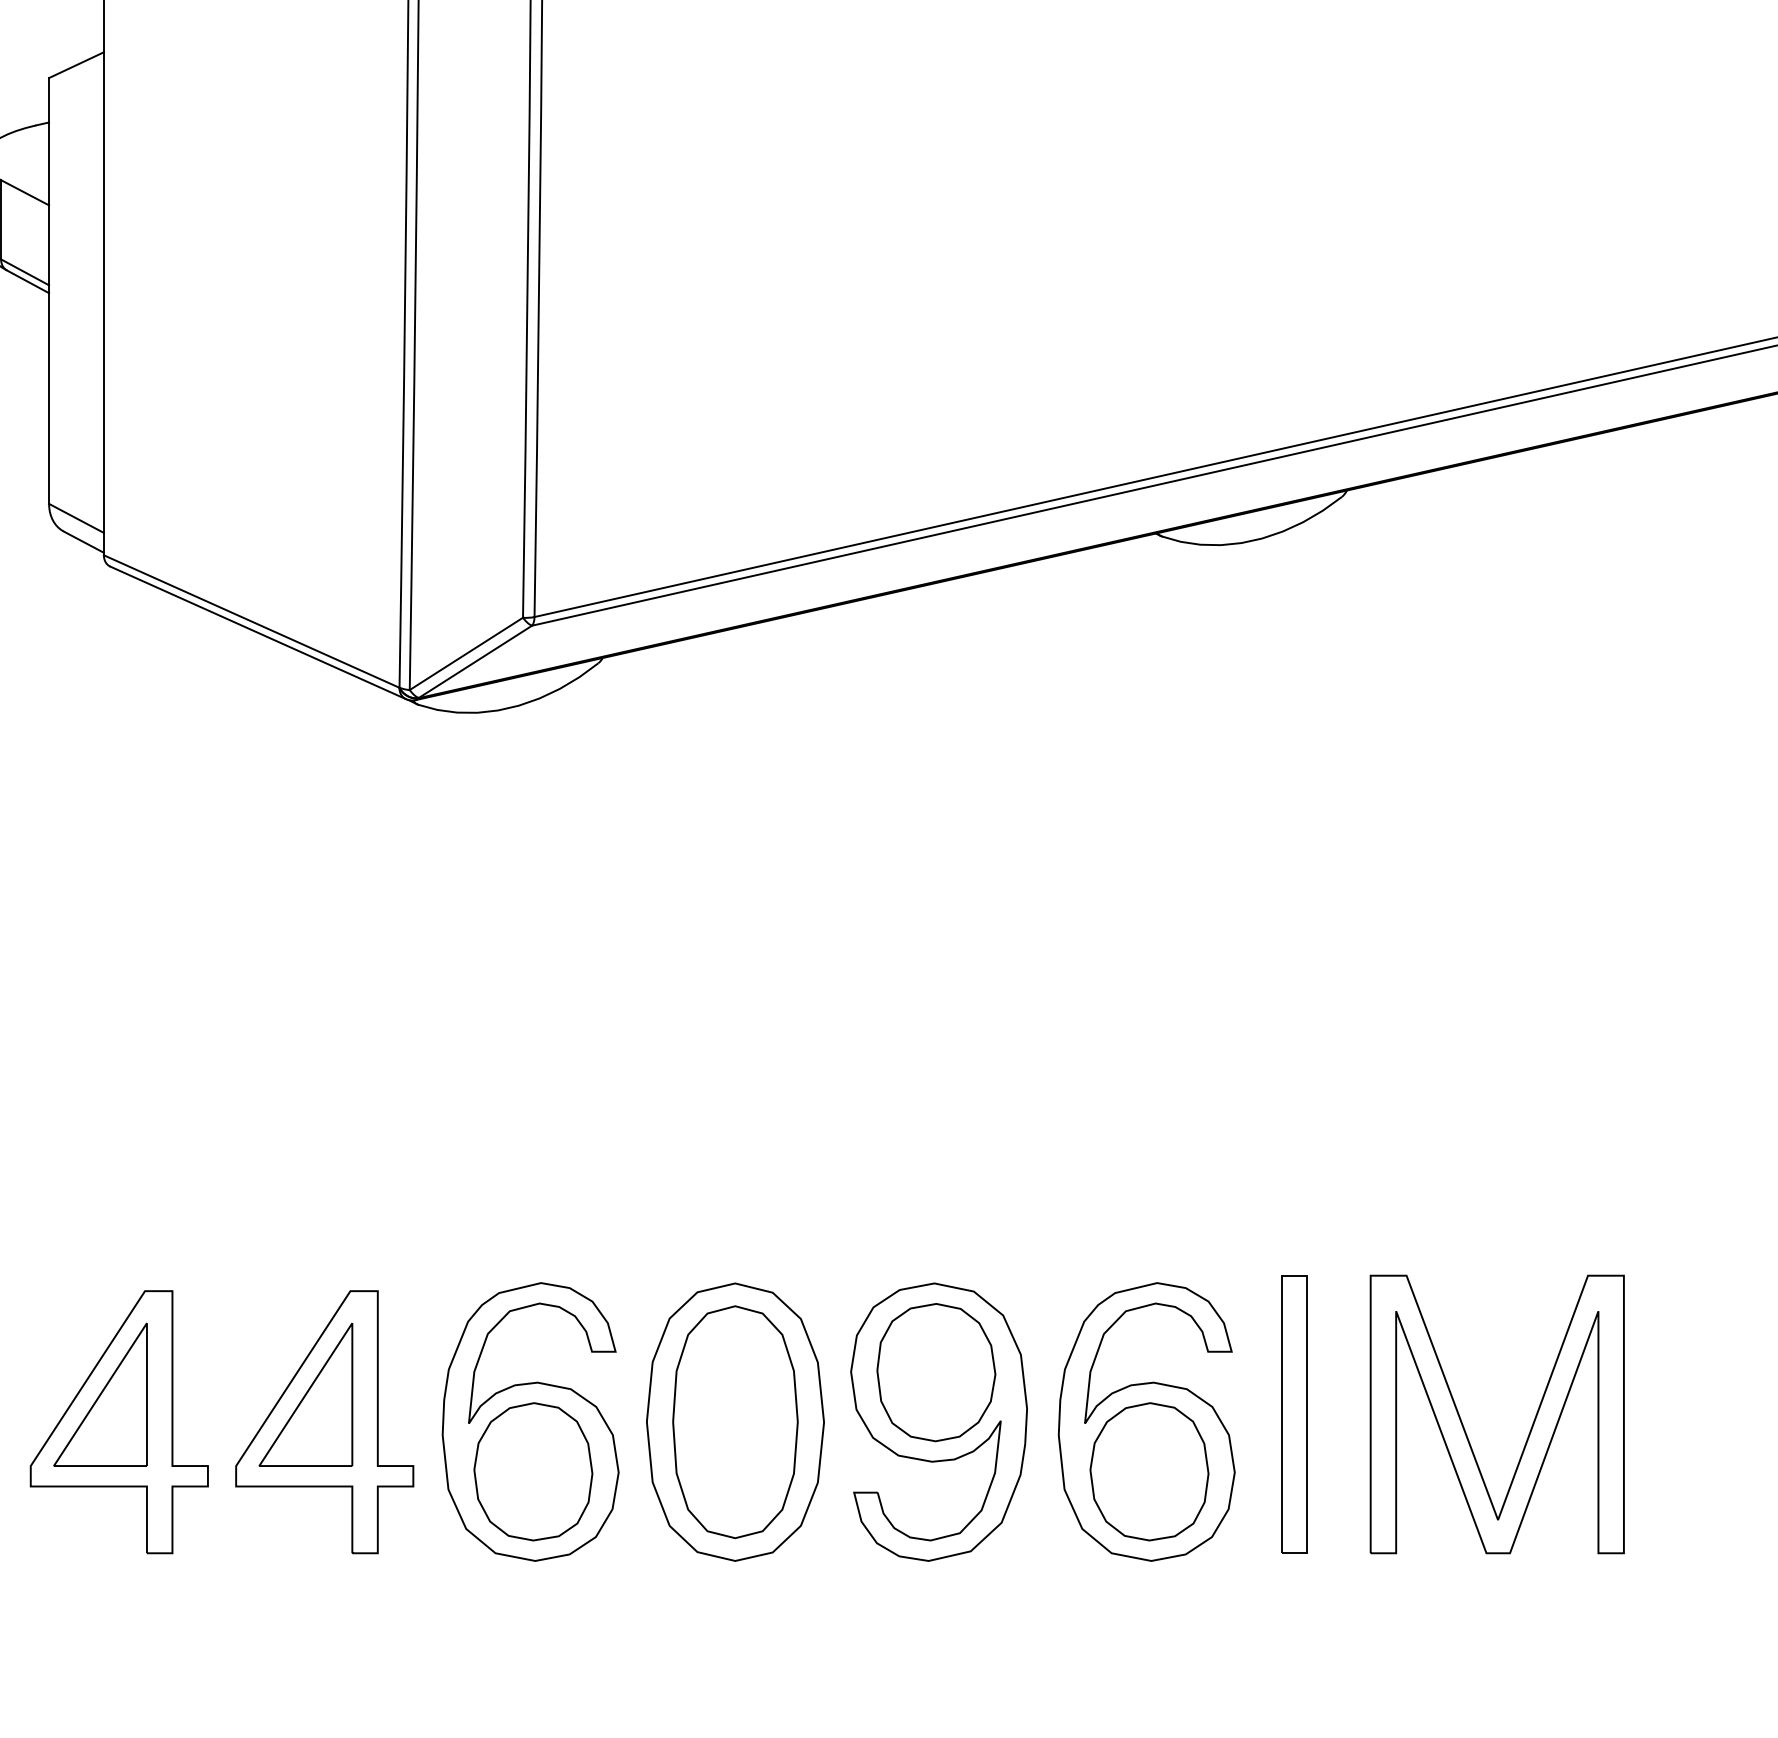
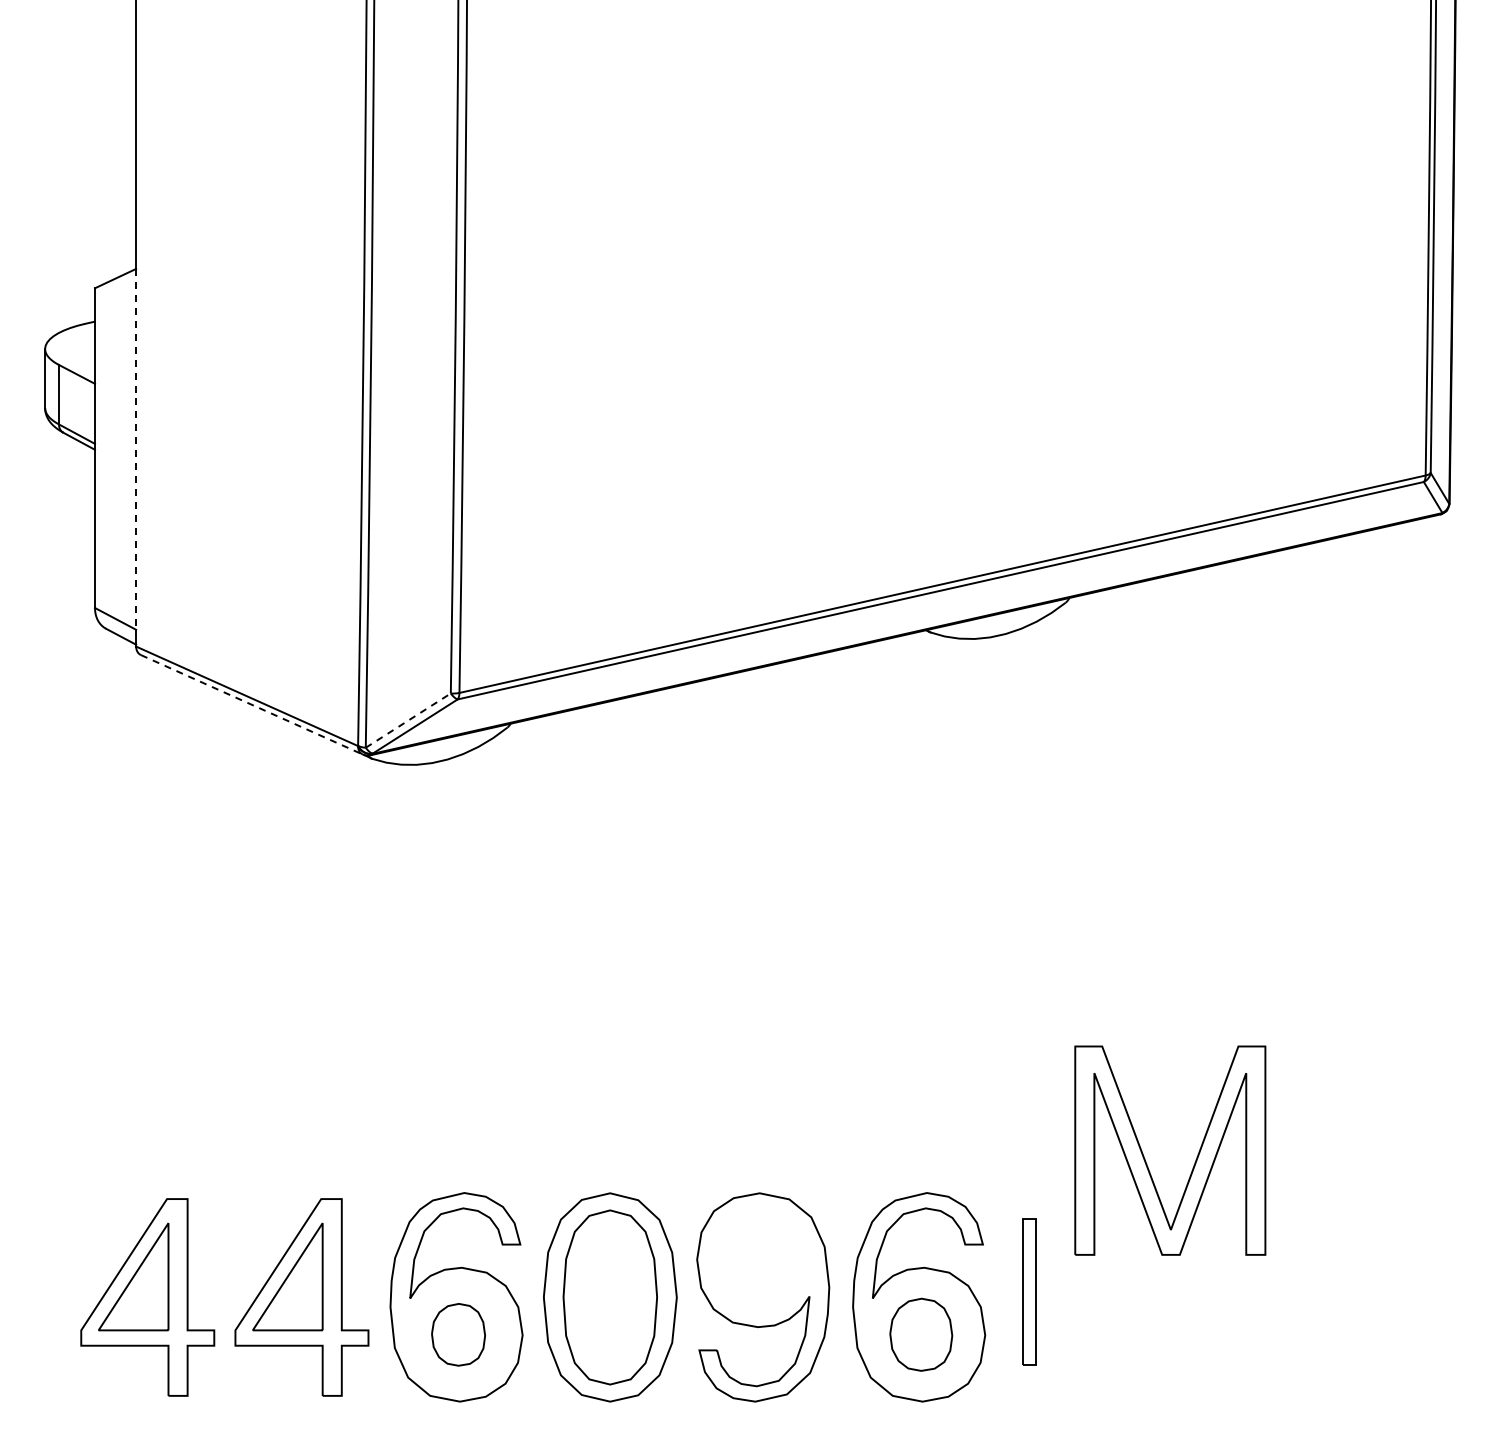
line: (104, 292) -> (136, 449), solid -> dashed
line: (257, 632) -> (251, 704), solid -> dashed
line: (466, 653) -> (408, 720), solid -> dashed
part: (936, 1371) -> (761, 1259), removed
part: (1293, 1414) -> (1029, 1291), size x0.7
part: (1464, 1424) -> (1145, 1158), moved
part: (533, 1471) -> (458, 1334), size x0.6
part: (1149, 1471) -> (921, 1334), size x0.7

